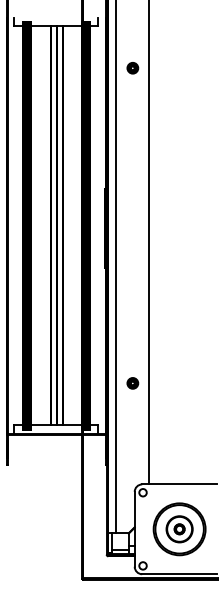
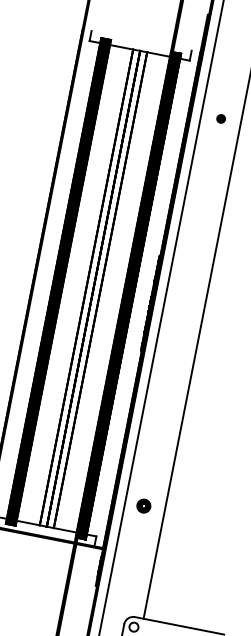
part: (132, 68) -> (220, 119), size x0.6
part: (132, 383) -> (143, 506), moved

